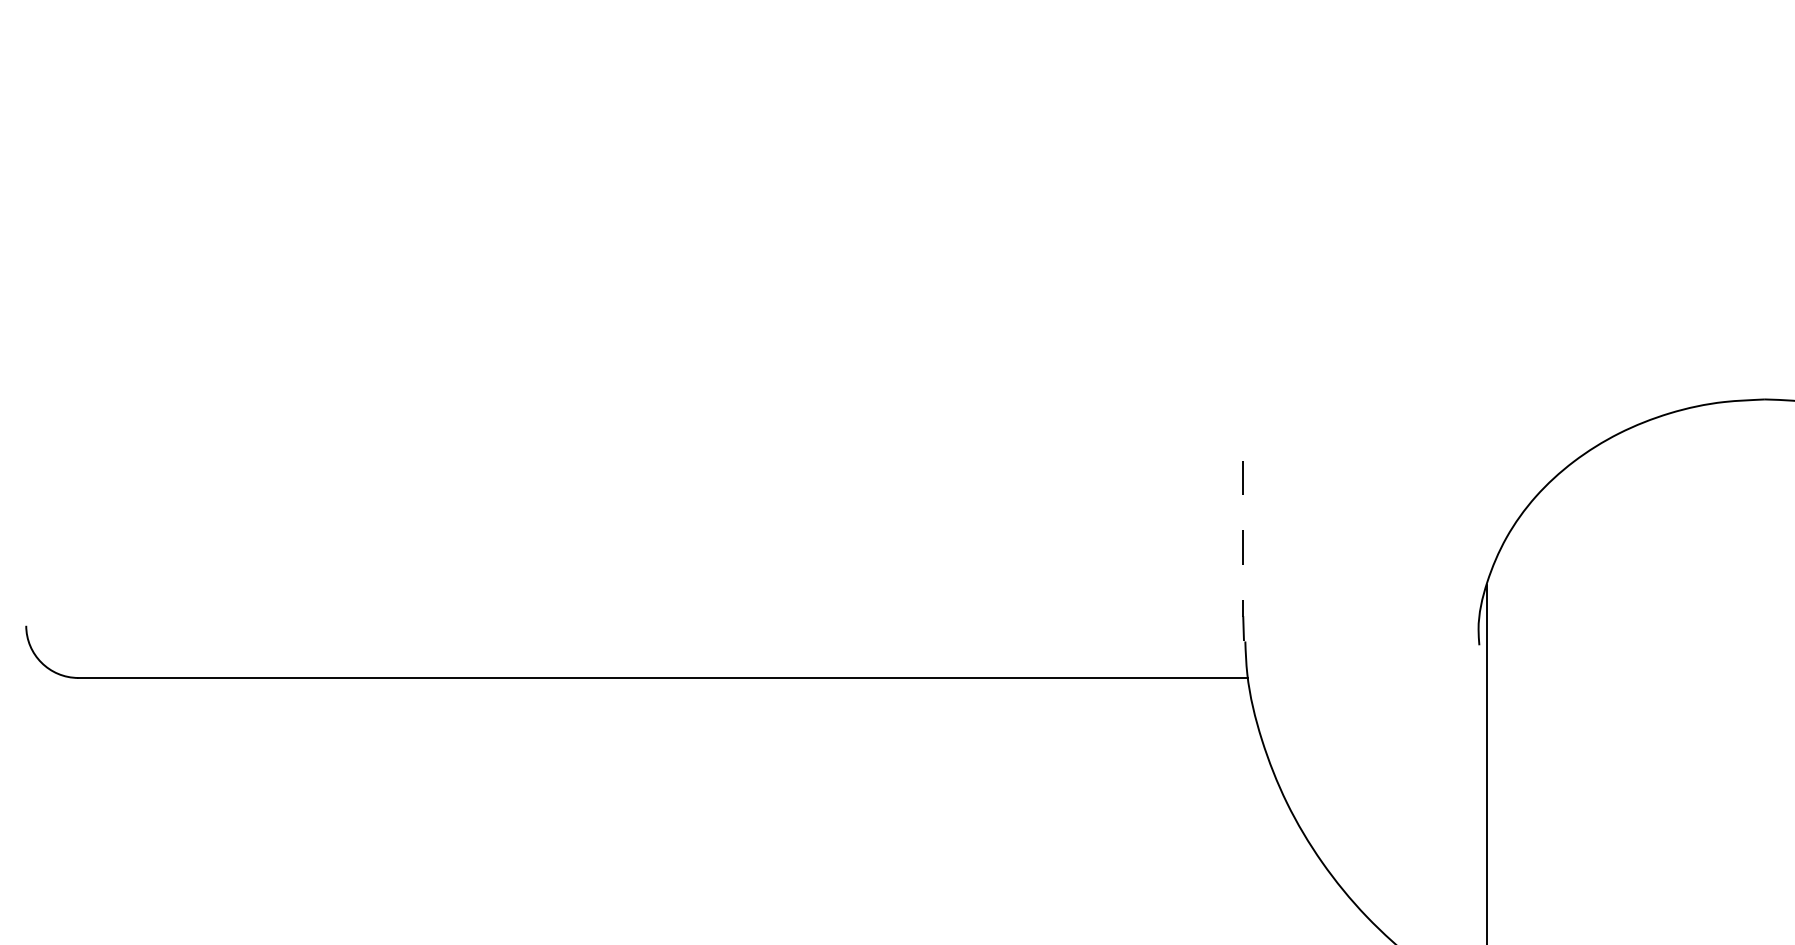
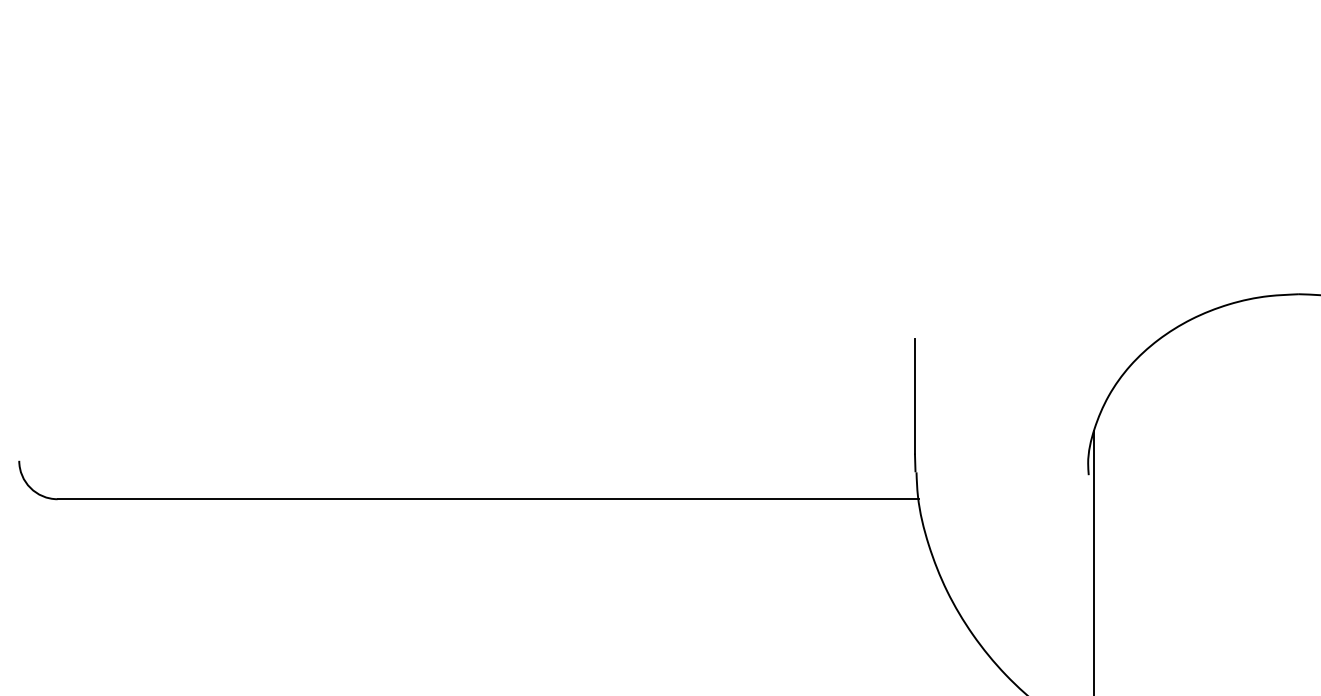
line: (1243, 539) -> (915, 397), dashed -> solid

